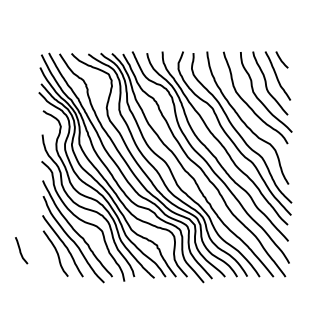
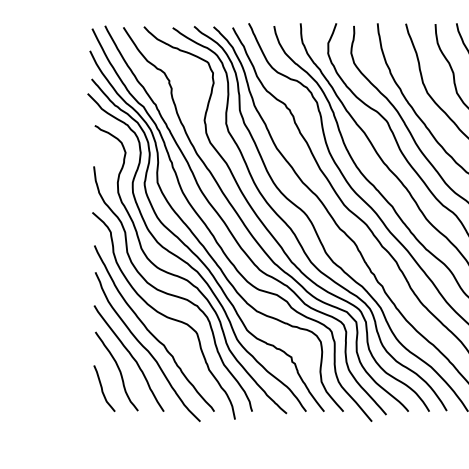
curve: (20, 250) -> (102, 388), moved

